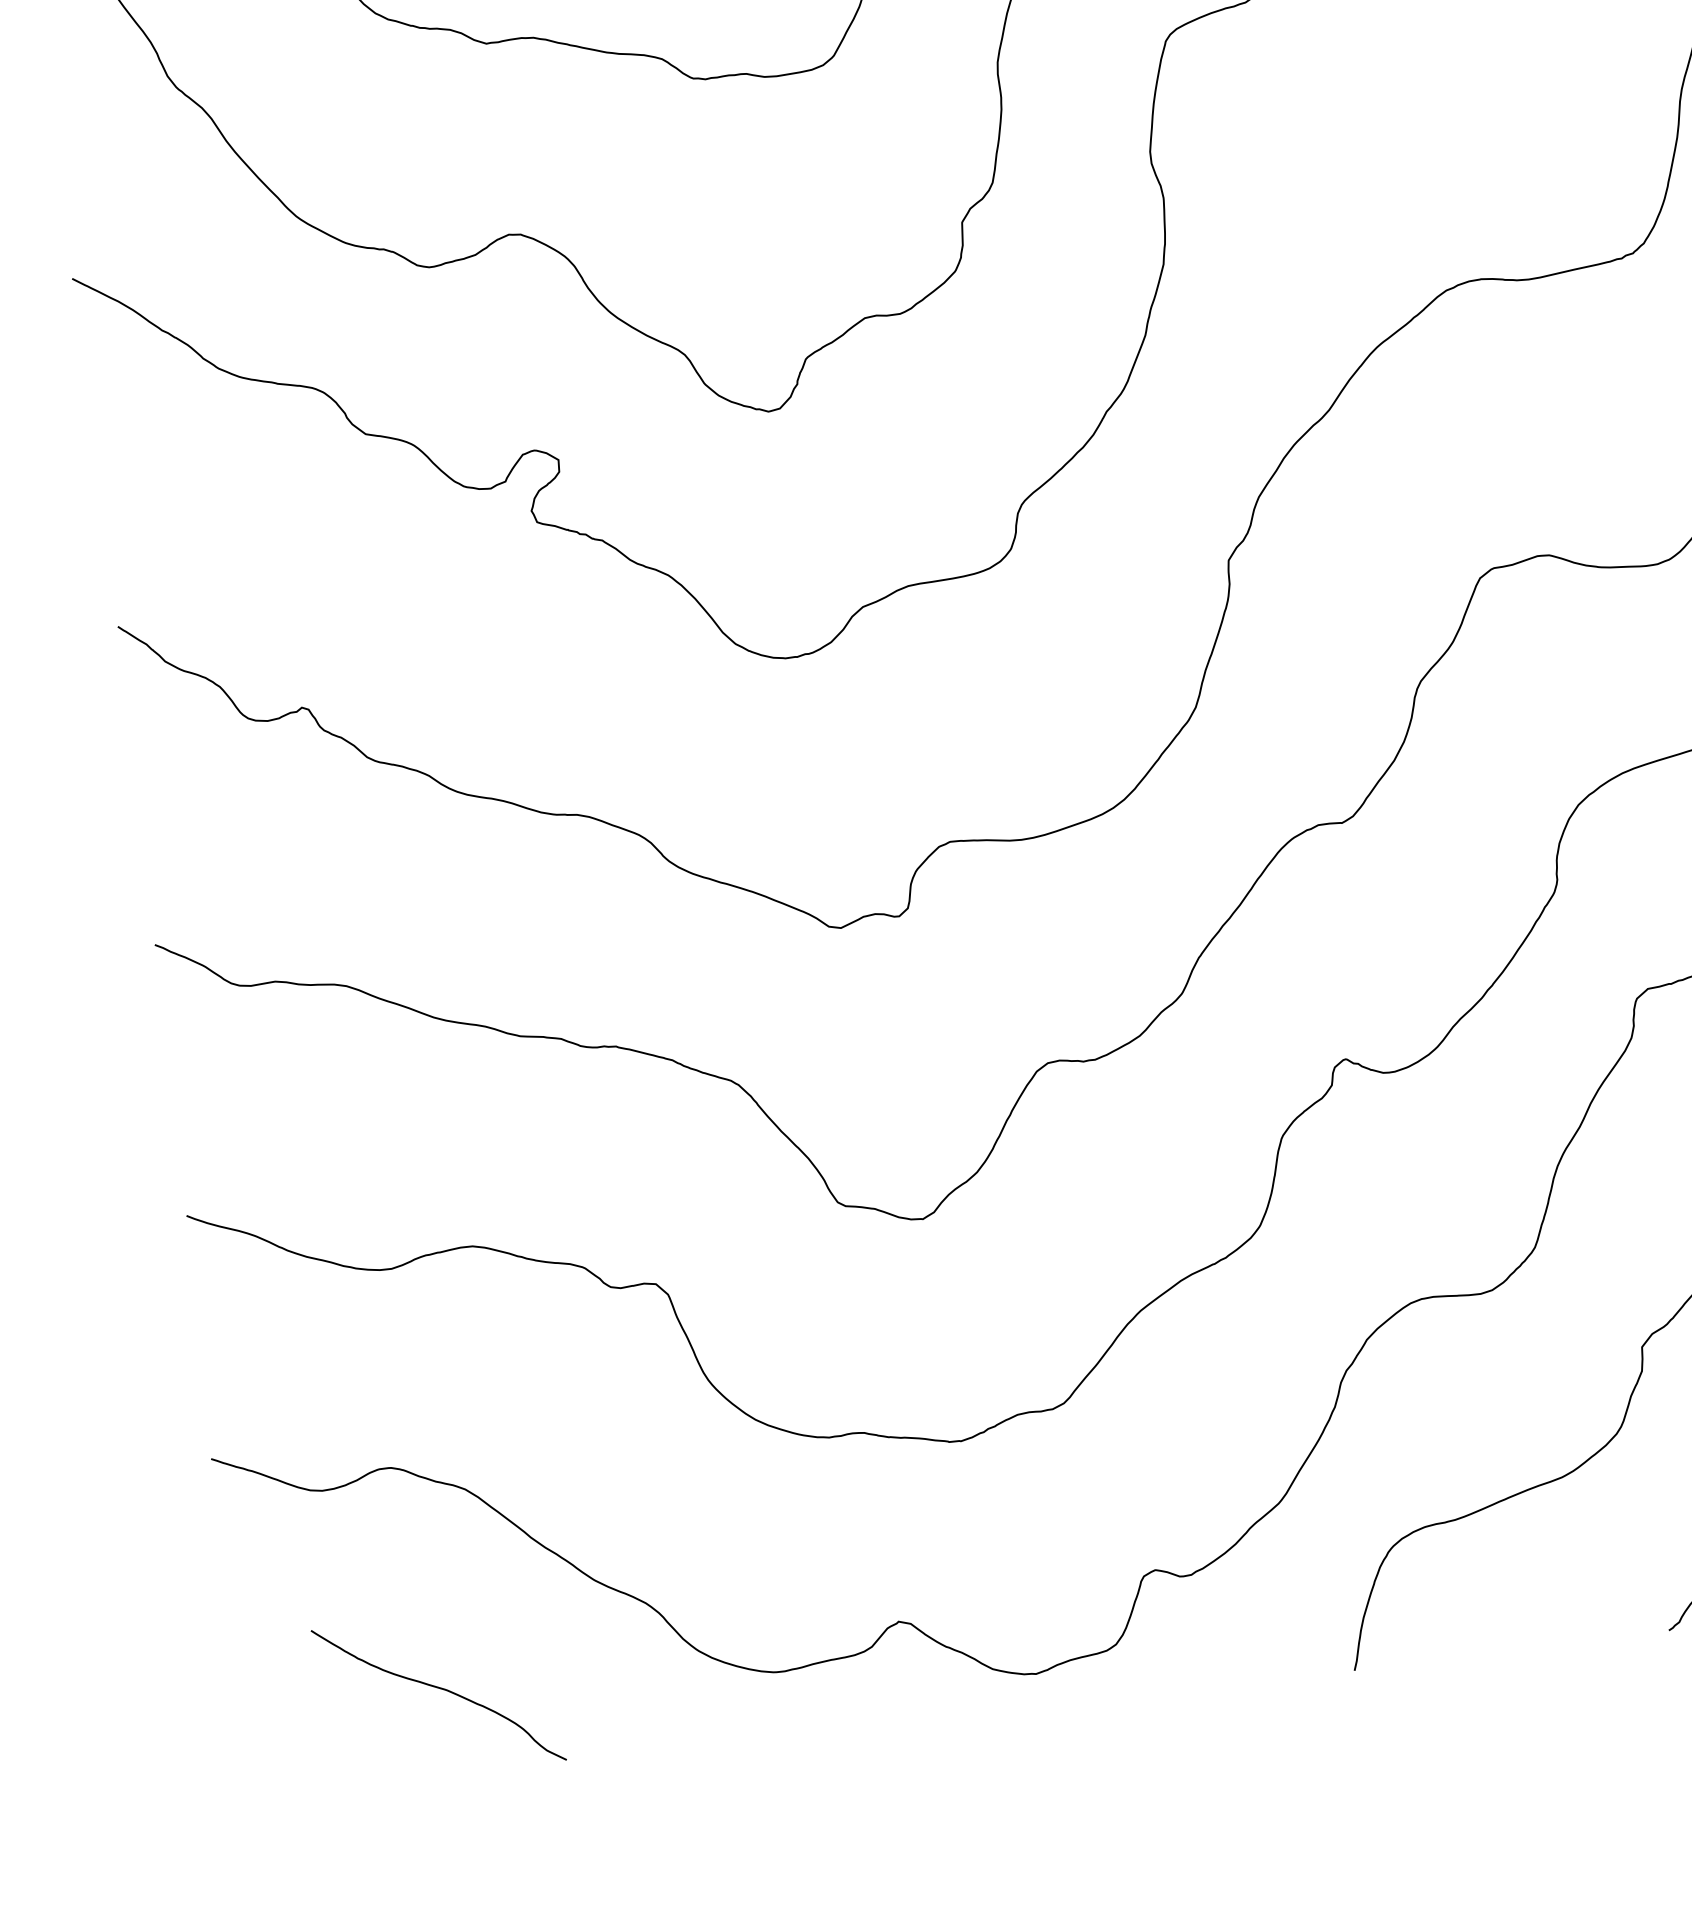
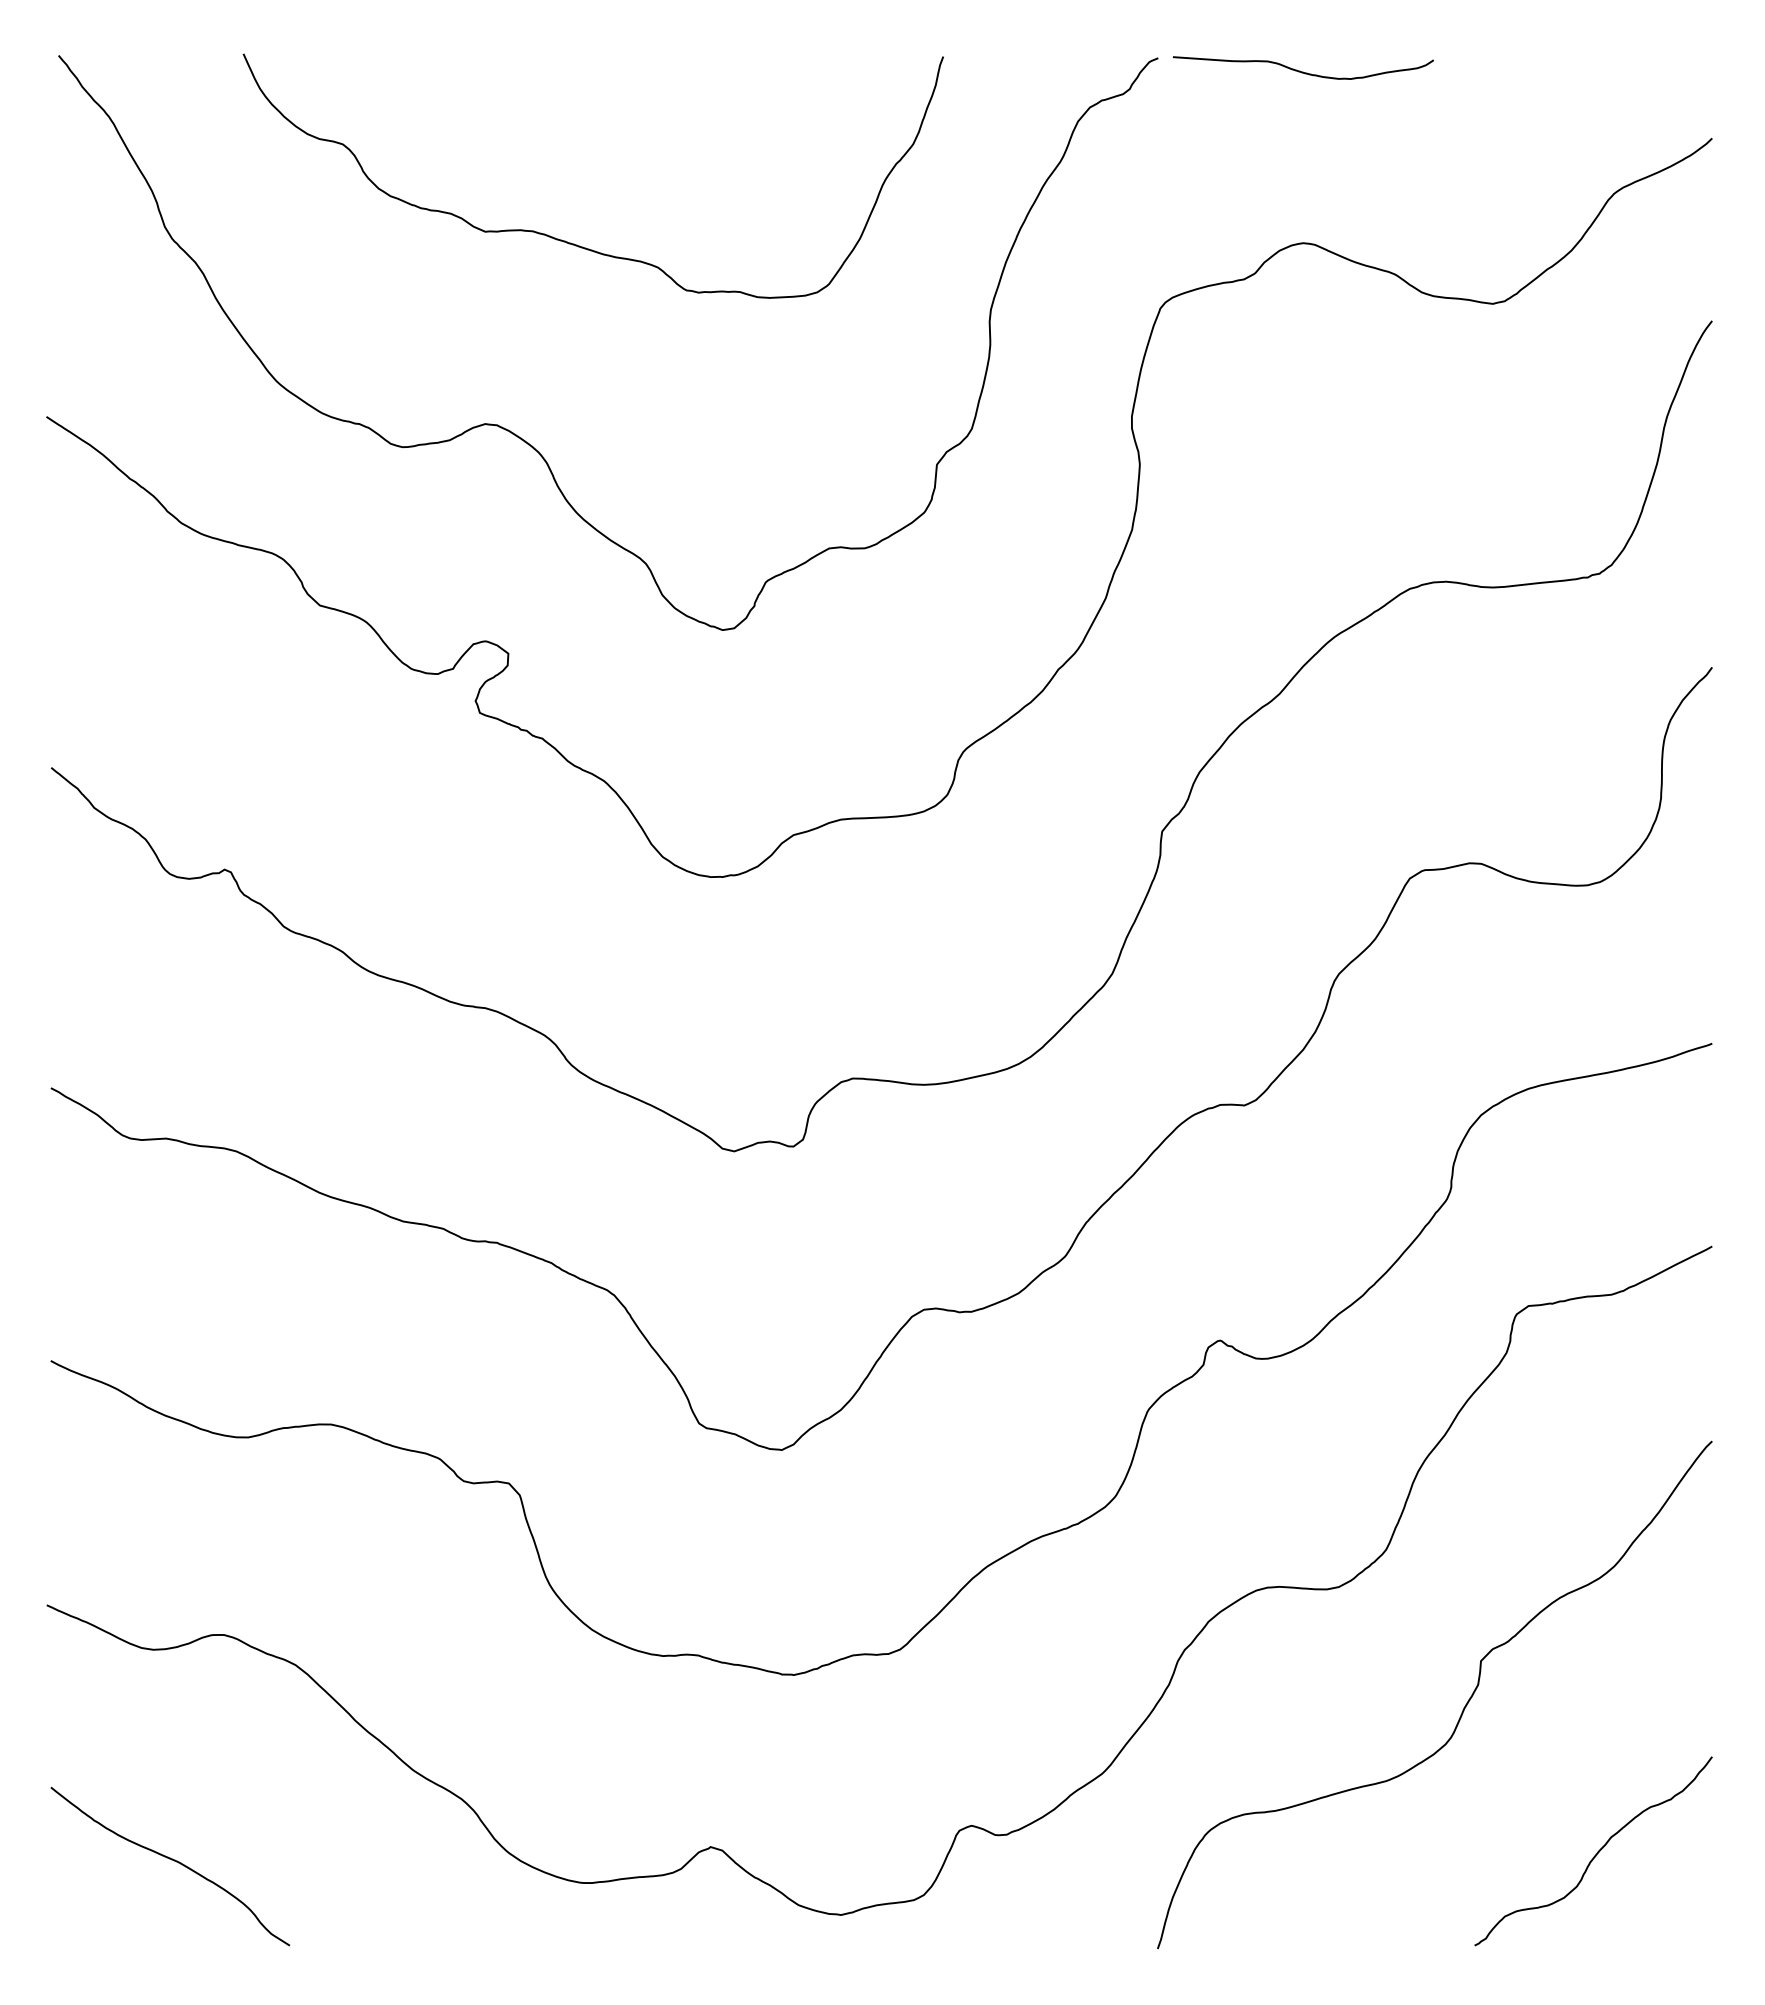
curve: (439, 1689) -> (171, 1860), moved

